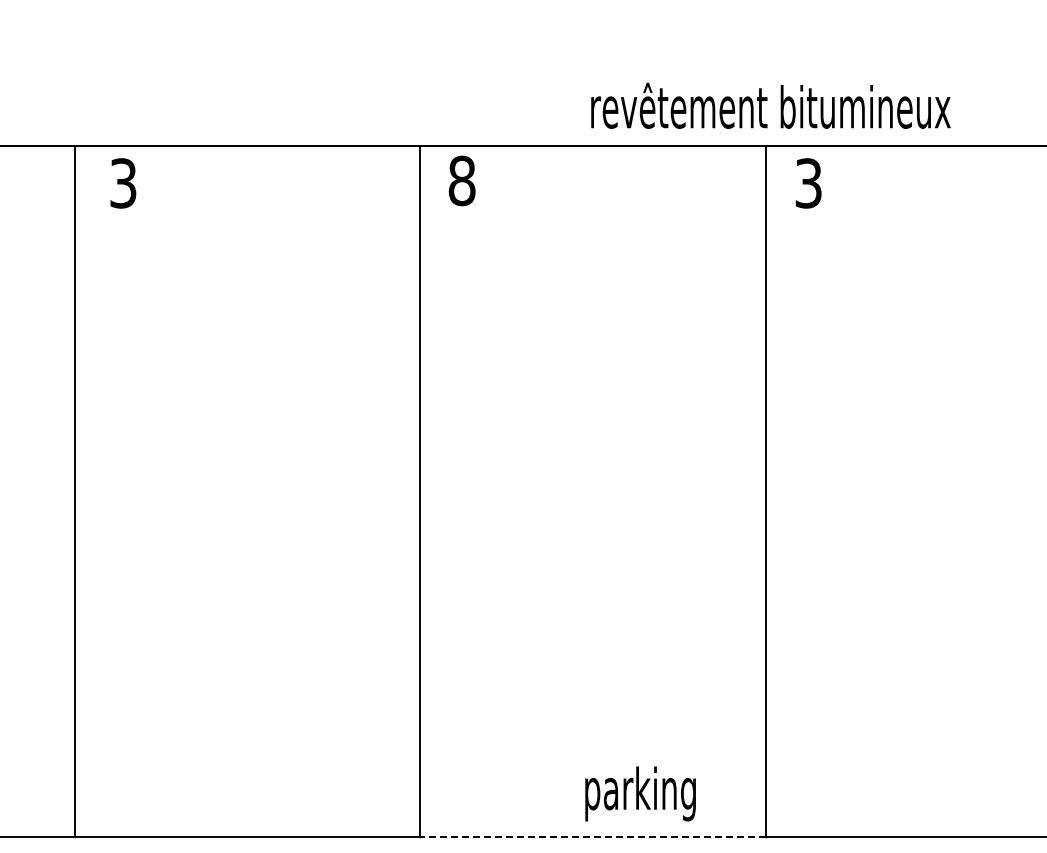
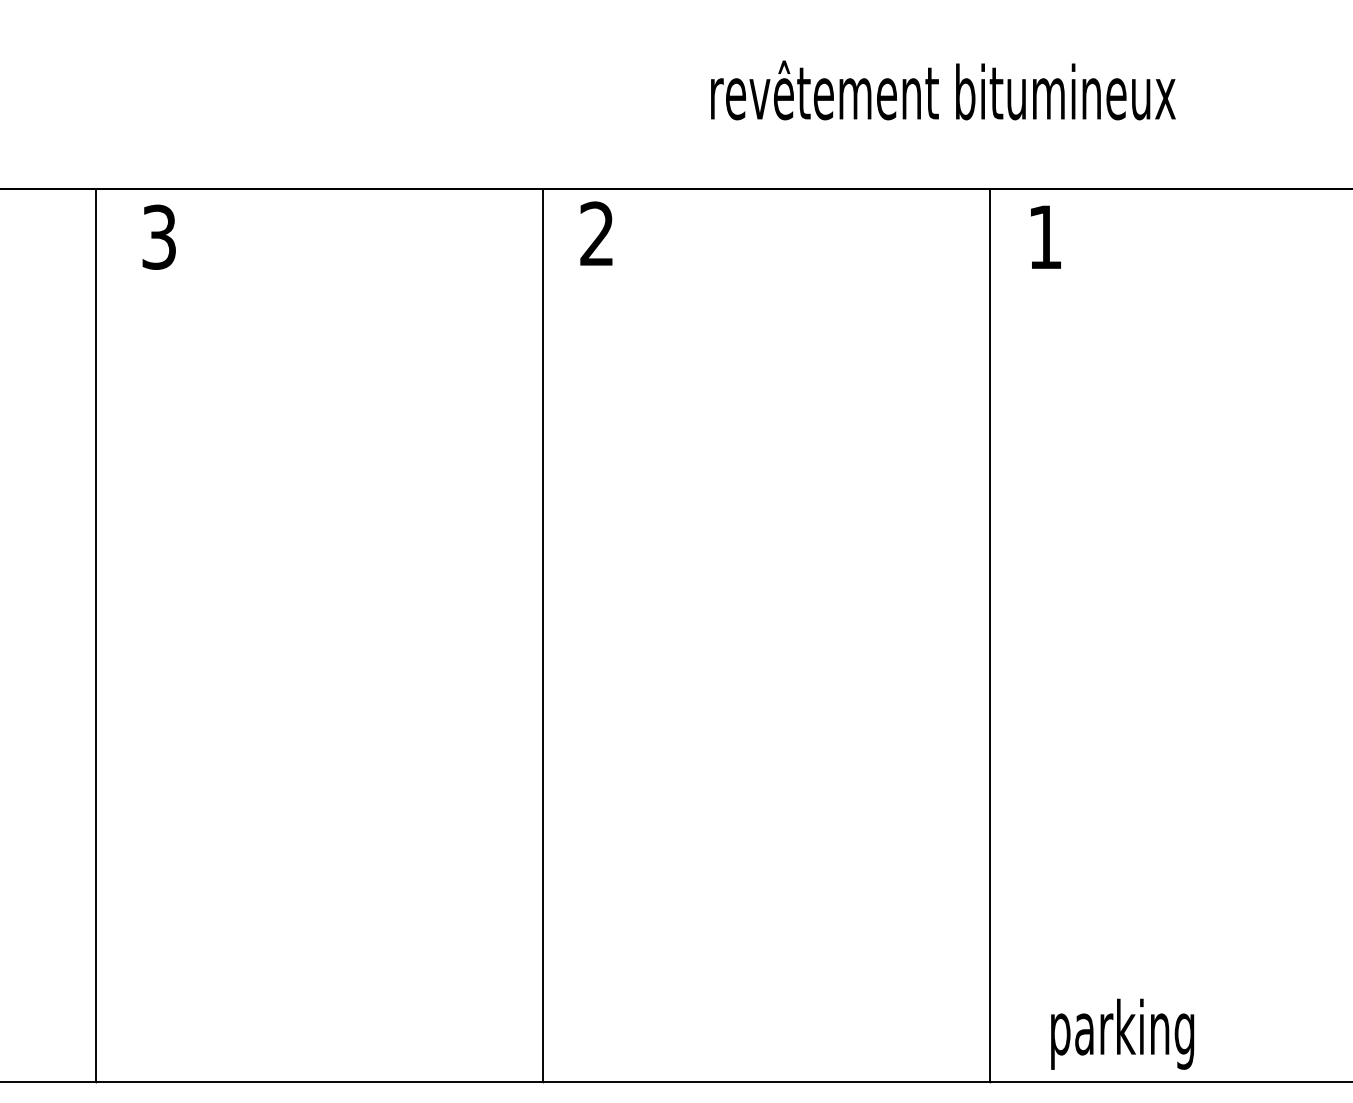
text: (770, 105) -> (942, 90), moved
text: (461, 180) -> (596, 233), 8 -> 2
text: (808, 183) -> (1044, 237), 3 -> 1
text: (640, 793) -> (1122, 1033), moved
line: (592, 837) -> (765, 1082), dashed -> solid

